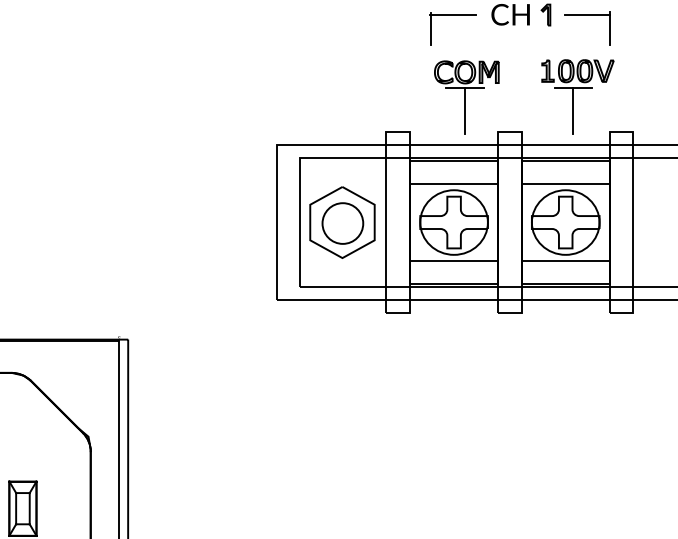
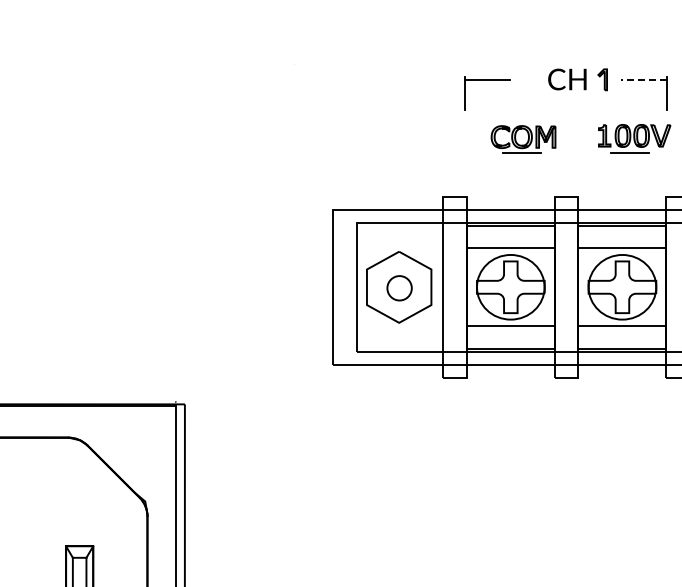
line: (587, 14) -> (644, 79), solid -> dashed
part: (452, 15) -> (487, 80), moved
line: (464, 110) -> (521, 175), removed
line: (573, 110) -> (630, 175), removed
circle: (342, 222) -> (399, 287), size x0.6

